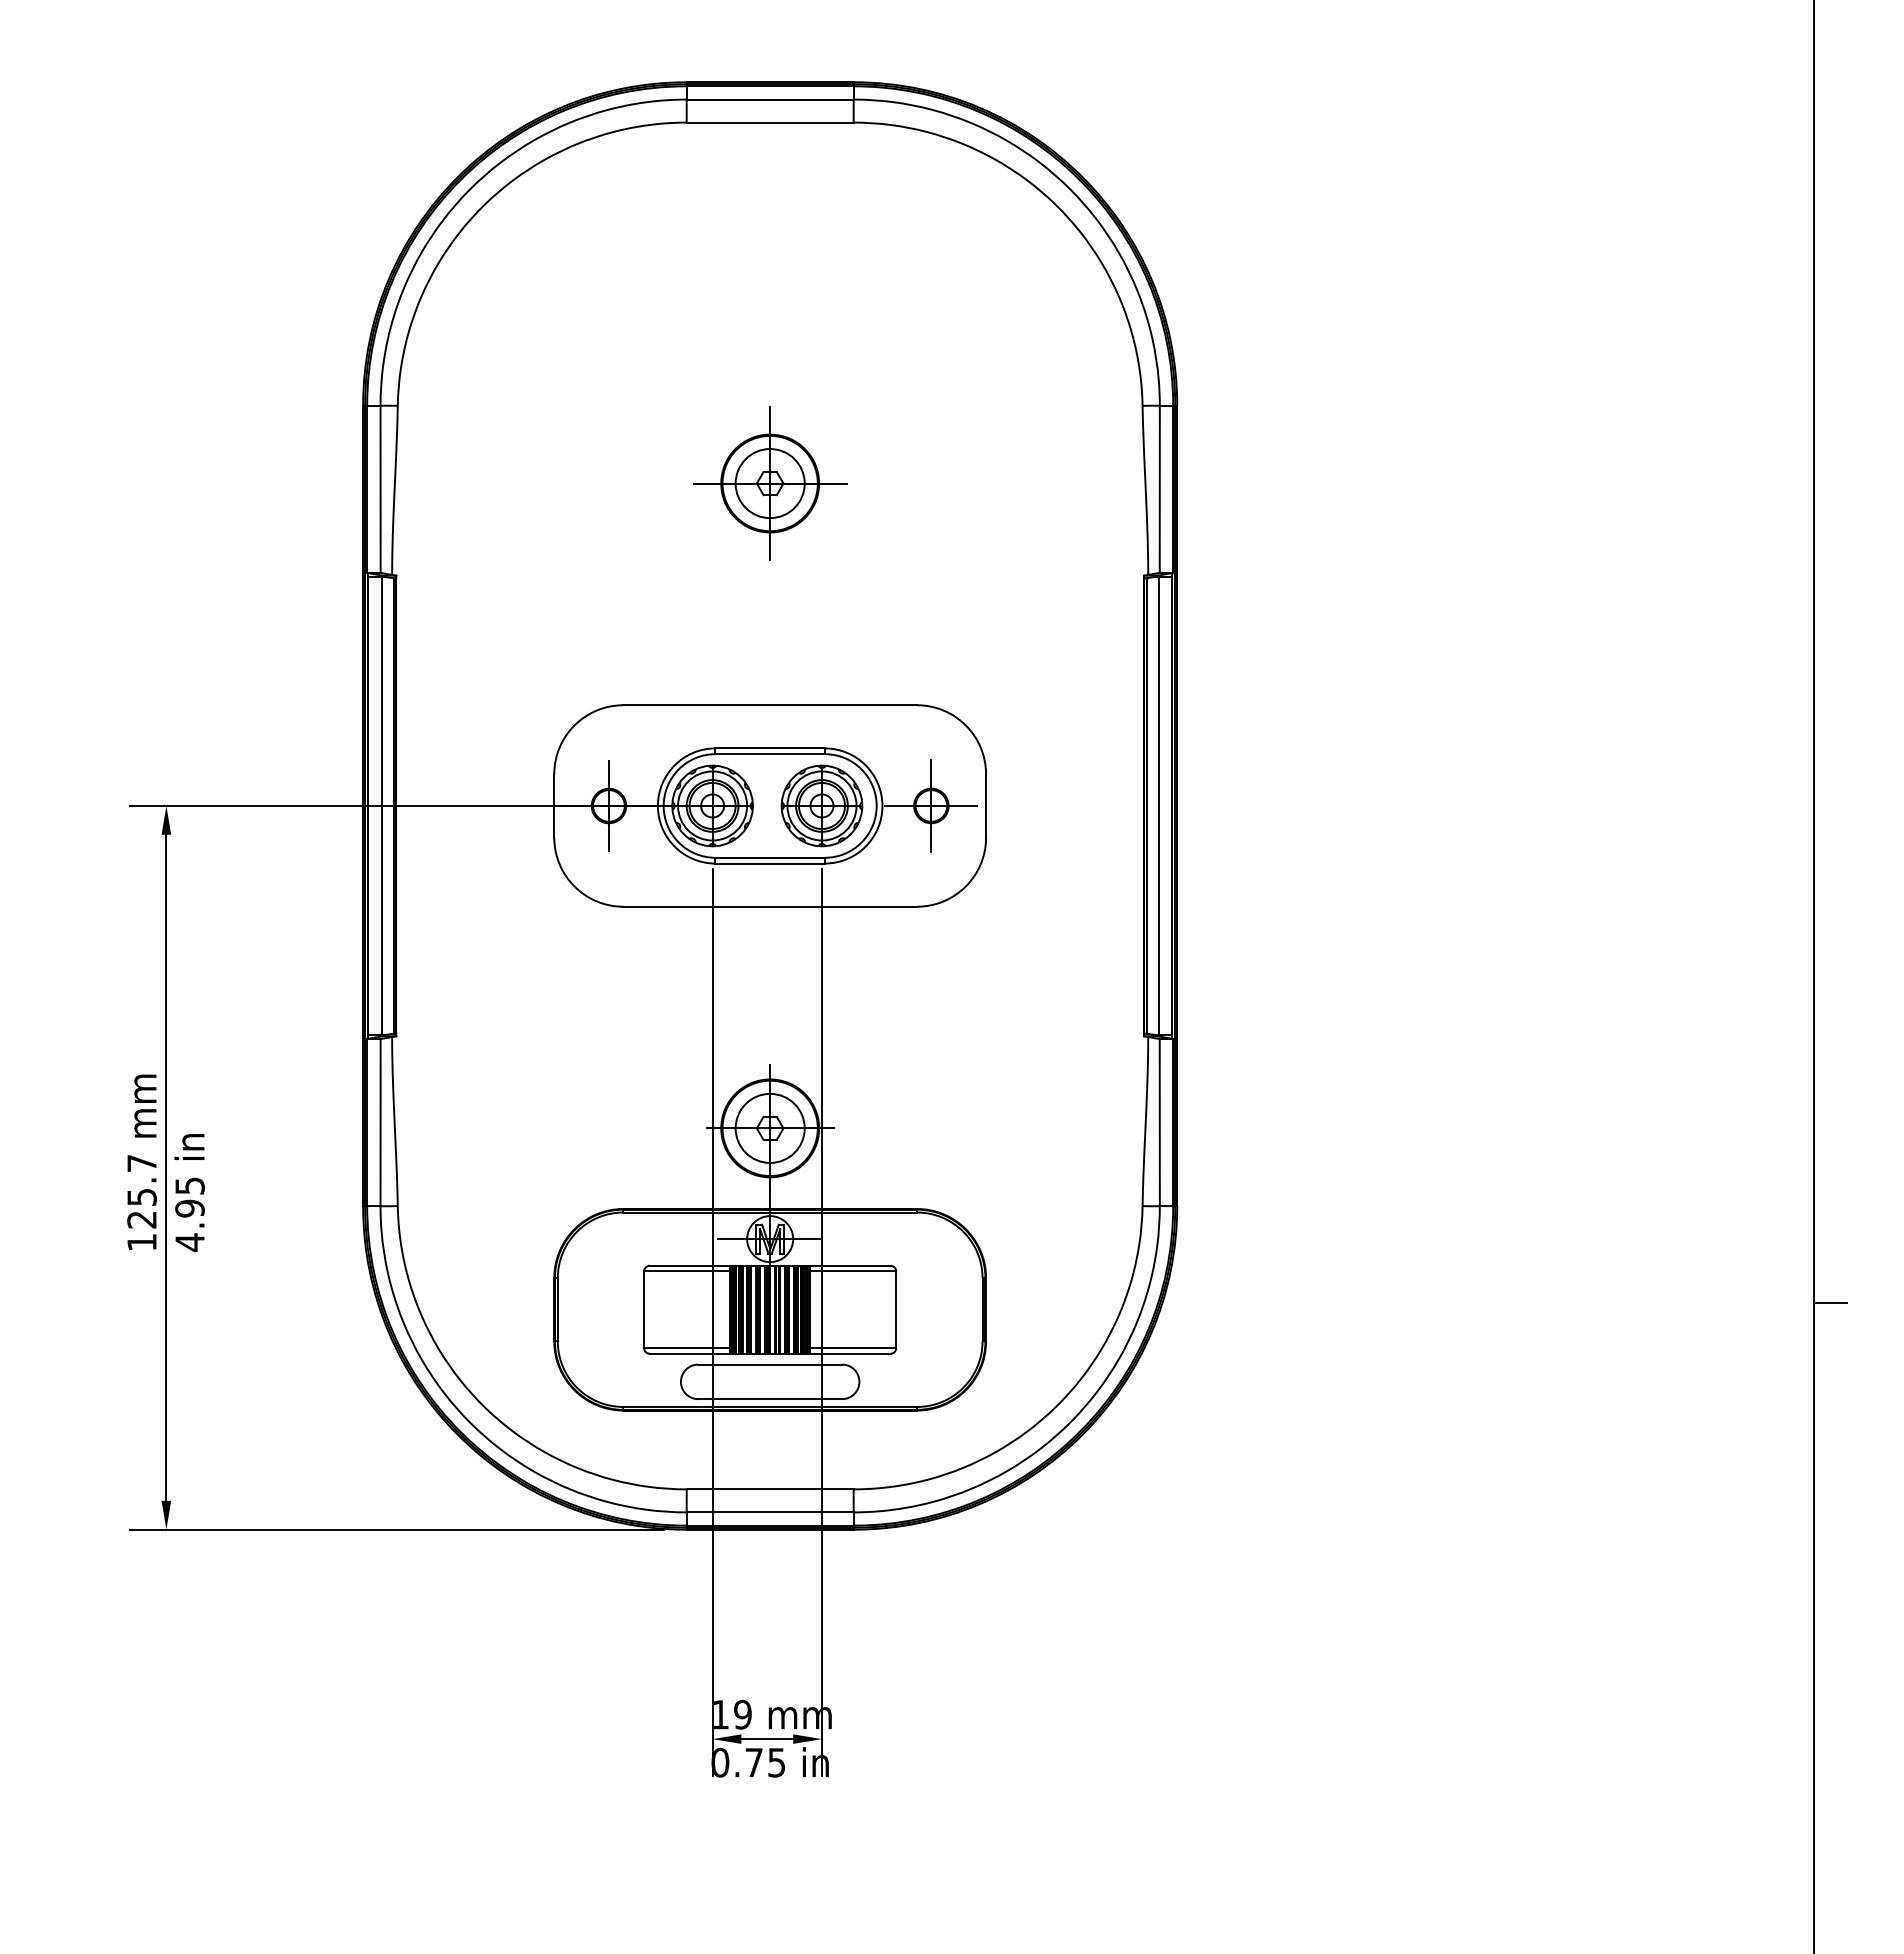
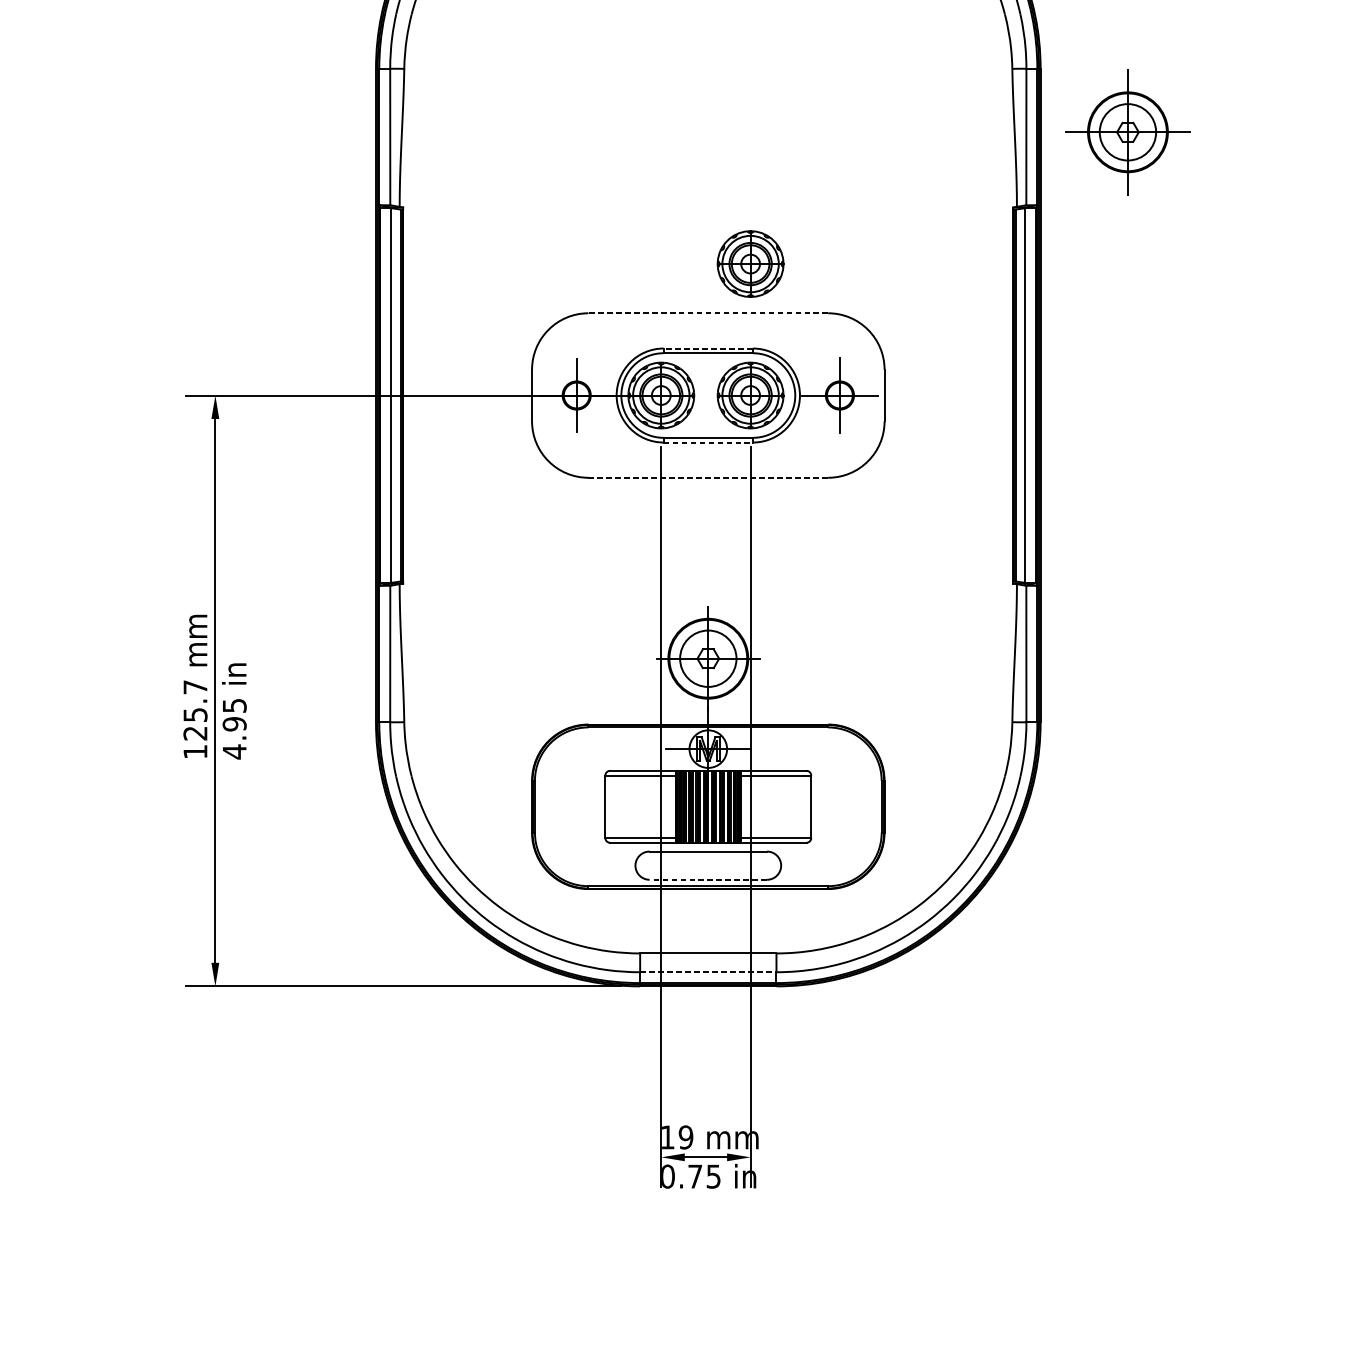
part: (770, 483) -> (1128, 132), moved
part: (821, 644) -> (750, 263), added
line: (770, 705) -> (708, 313), solid -> dashed
line: (770, 748) -> (708, 348), solid -> dashed
line: (770, 863) -> (708, 442), solid -> dashed
line: (770, 906) -> (708, 477), solid -> dashed
line: (770, 1399) -> (708, 880), solid -> dashed
line: (770, 1512) -> (708, 972), solid -> dashed

